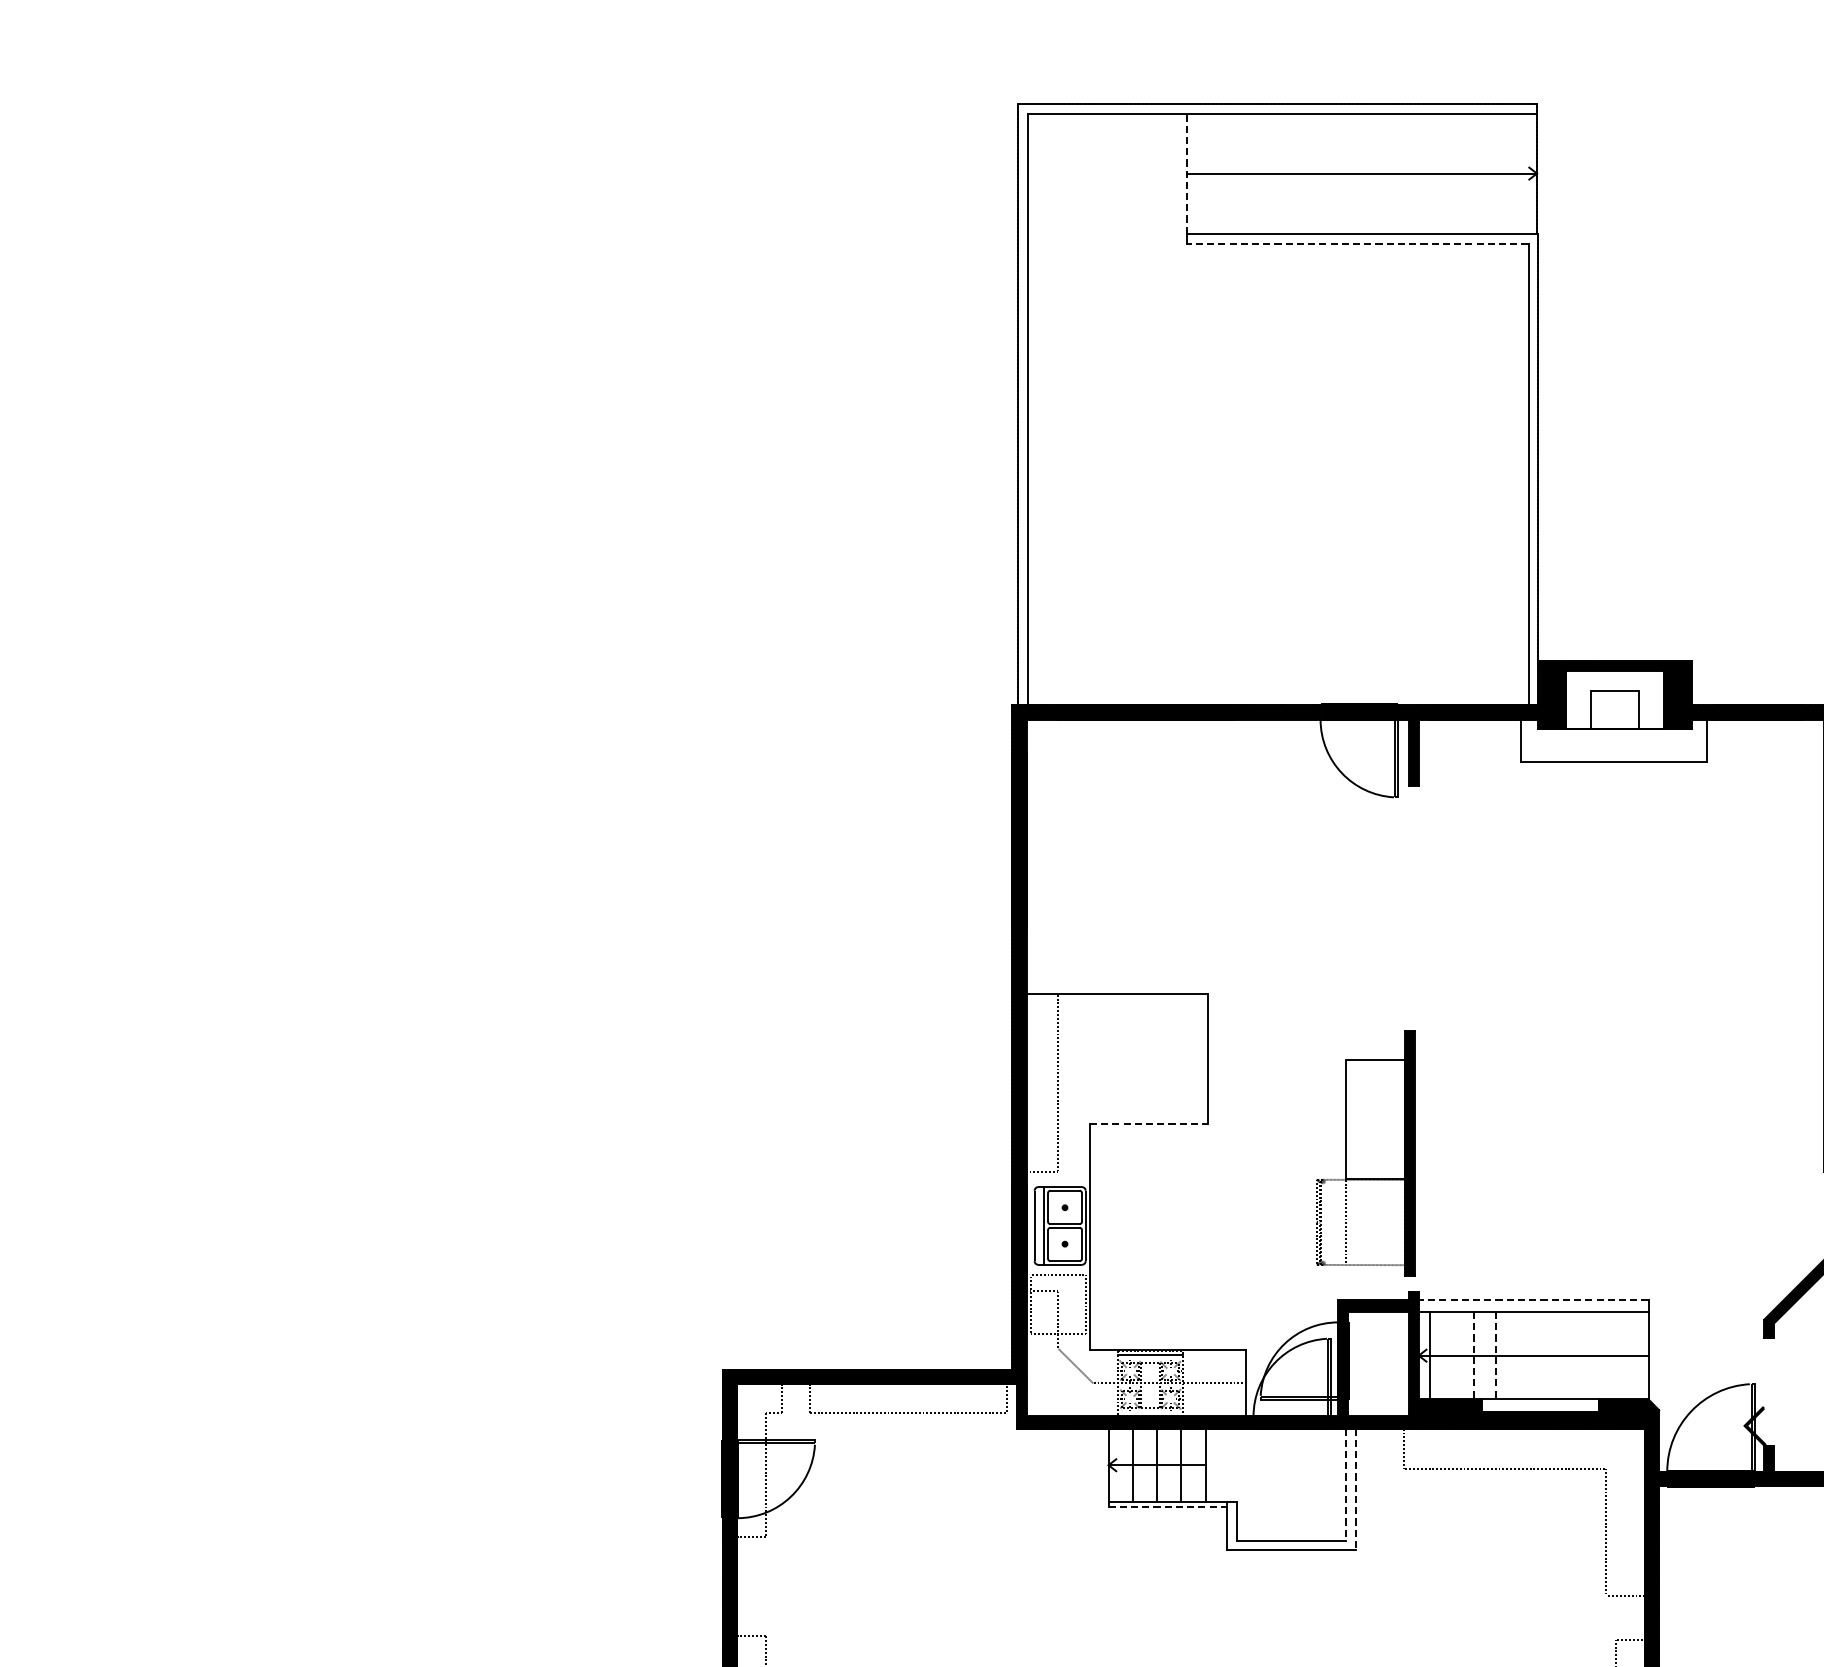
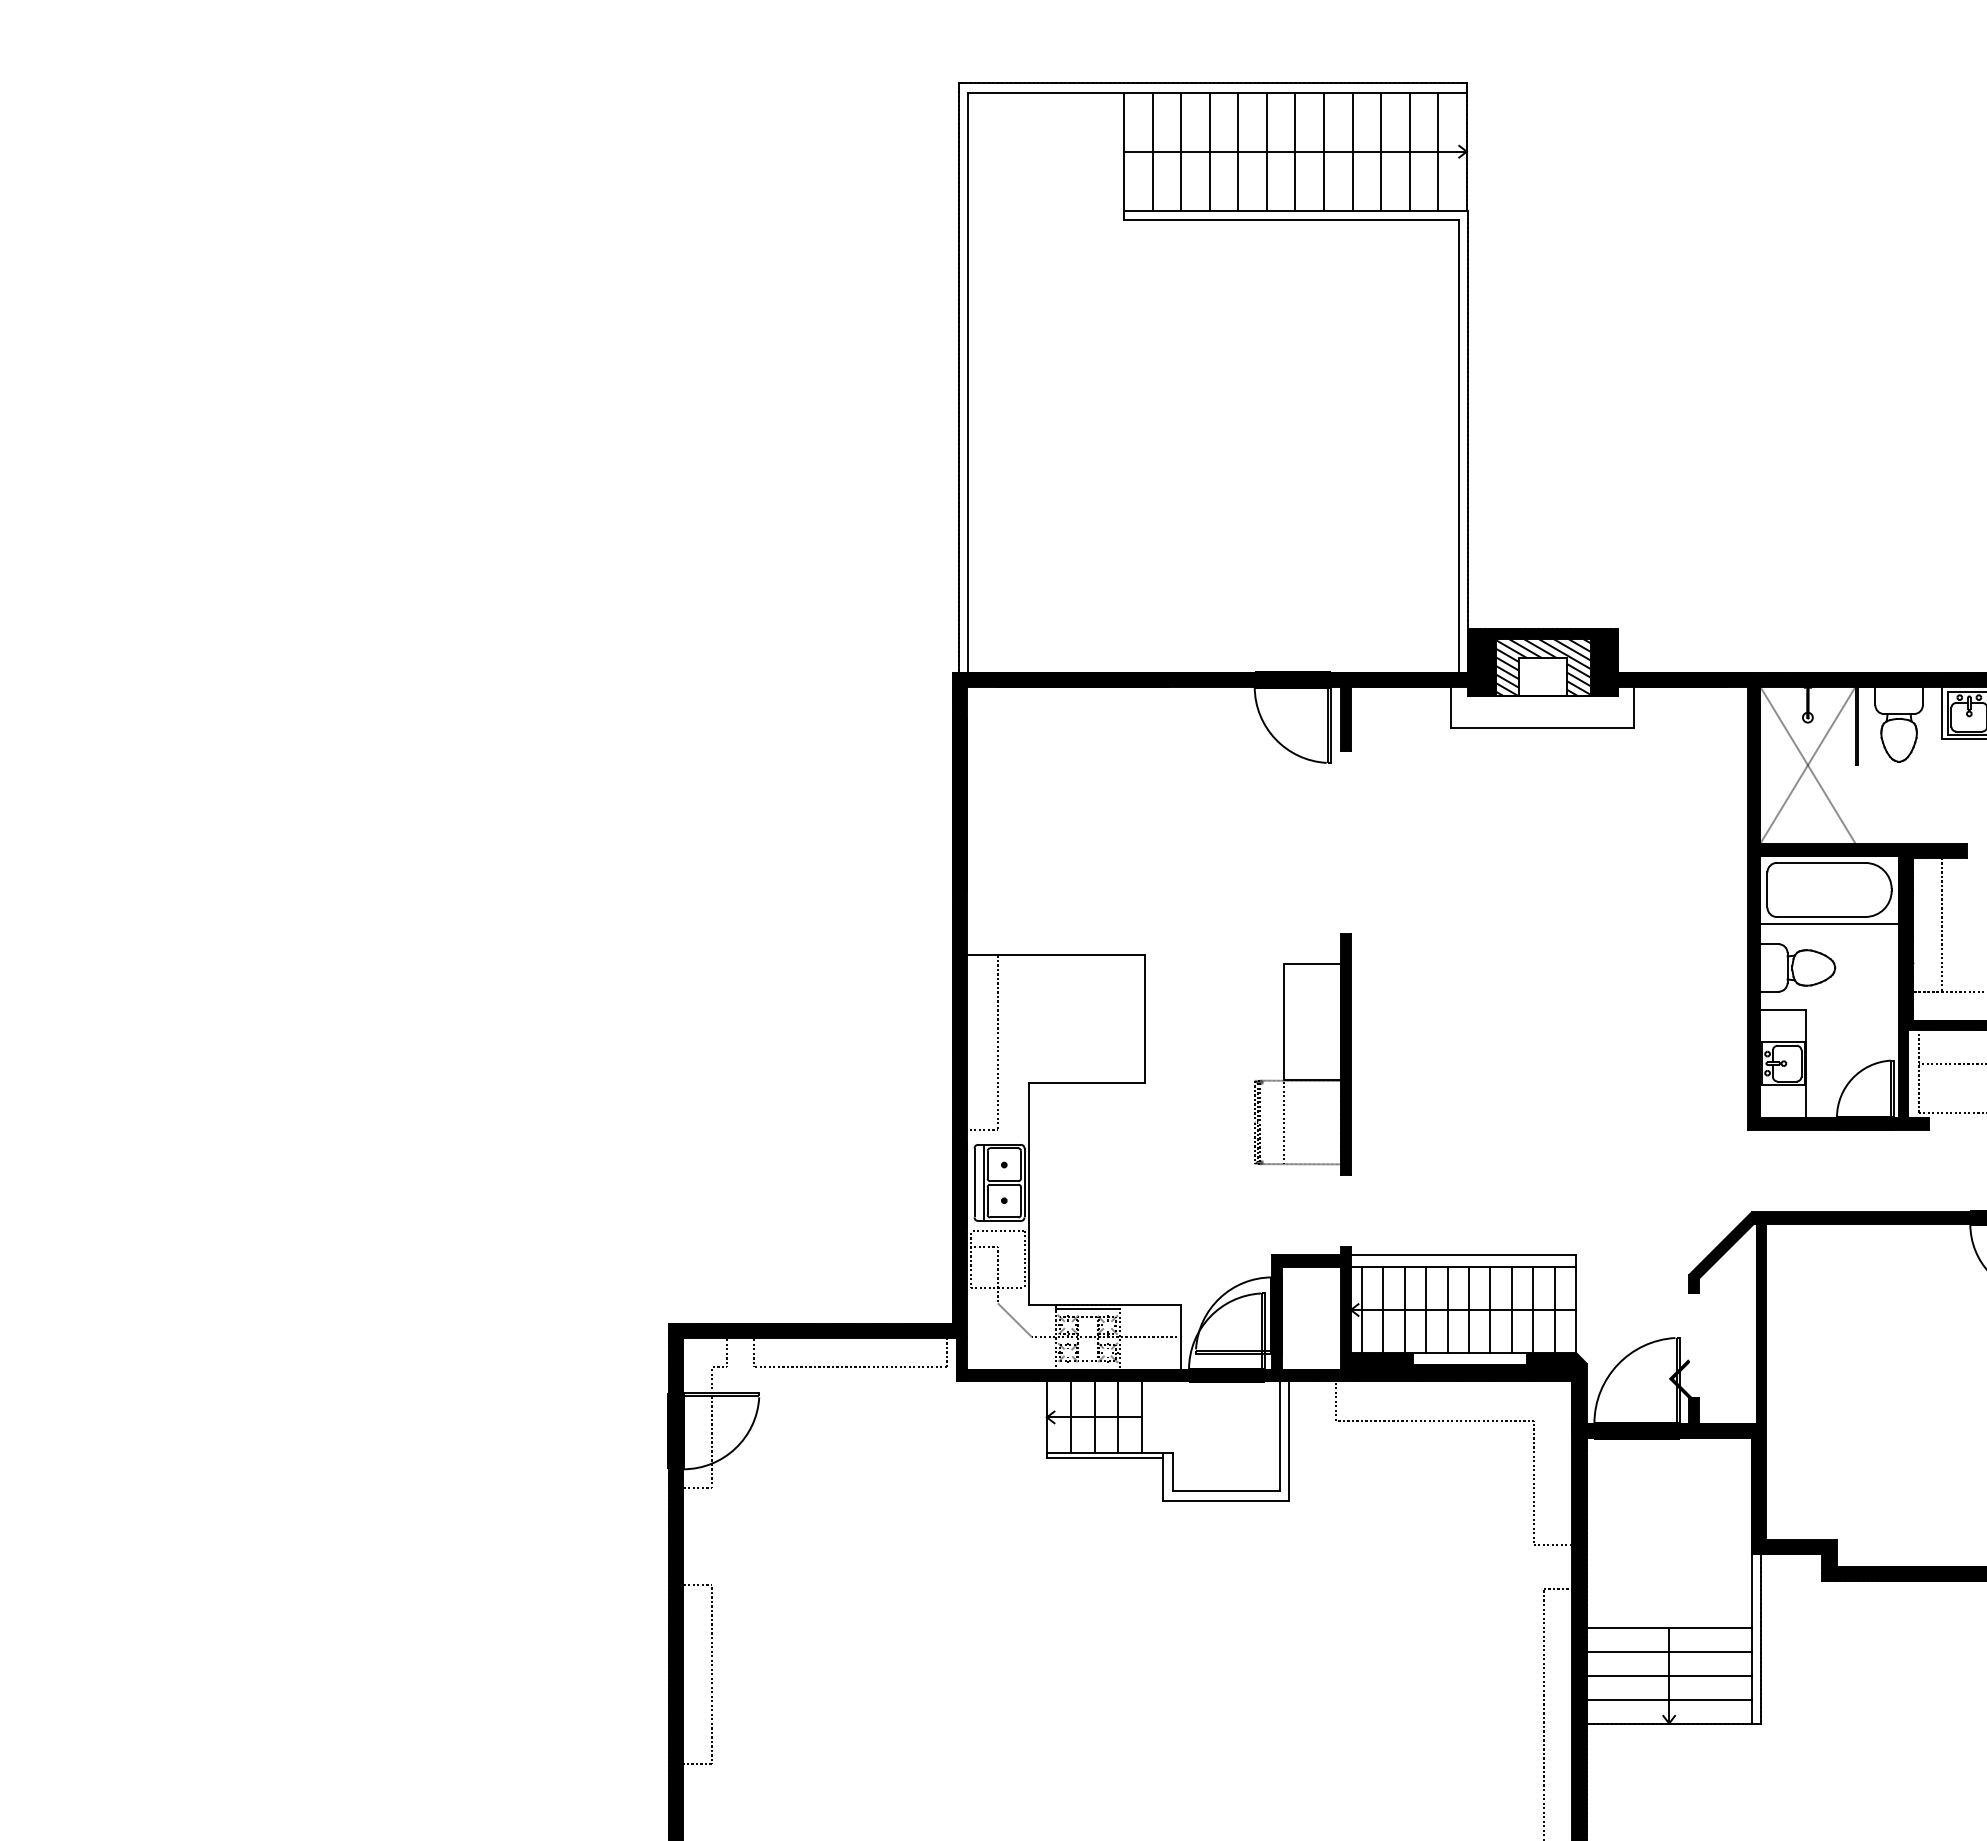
line: (1187, 173) -> (1124, 151), dashed -> solid
line: (1216, 173) -> (1152, 151), added
line: (1245, 173) -> (1181, 151), added
line: (1274, 173) -> (1209, 151), added
line: (1304, 173) -> (1238, 151), added
line: (1332, 173) -> (1266, 151), added
line: (1362, 173) -> (1295, 151), added
line: (1391, 173) -> (1324, 151), added
line: (1420, 173) -> (1352, 151), added
line: (1449, 173) -> (1381, 151), added
line: (1478, 173) -> (1409, 151), added
line: (1508, 173) -> (1438, 151), added
line: (1357, 243) -> (1290, 220), dashed -> solid
hatch: (1614, 699) -> (1542, 667), added
line: (1148, 1123) -> (1086, 1082), dashed -> solid
part: (1365, 1153) -> (1302, 1054), moved
line: (1533, 1300) -> (1463, 1255), dashed -> solid
line: (1452, 1355) -> (1383, 1309), added
line: (1517, 1355) -> (1447, 1309), added
line: (1538, 1355) -> (1468, 1309), added
line: (1561, 1355) -> (1490, 1309), added
line: (1582, 1355) -> (1511, 1309), added
line: (1605, 1355) -> (1533, 1309), added
line: (1626, 1355) -> (1554, 1309), added
line: (1473, 1356) -> (1404, 1310), dashed -> solid
line: (1495, 1356) -> (1426, 1310), dashed -> solid
line: (1345, 1484) -> (1279, 1436), dashed -> solid
line: (1356, 1489) -> (1289, 1441), dashed -> solid
line: (1168, 1507) -> (1105, 1458), dashed -> solid

